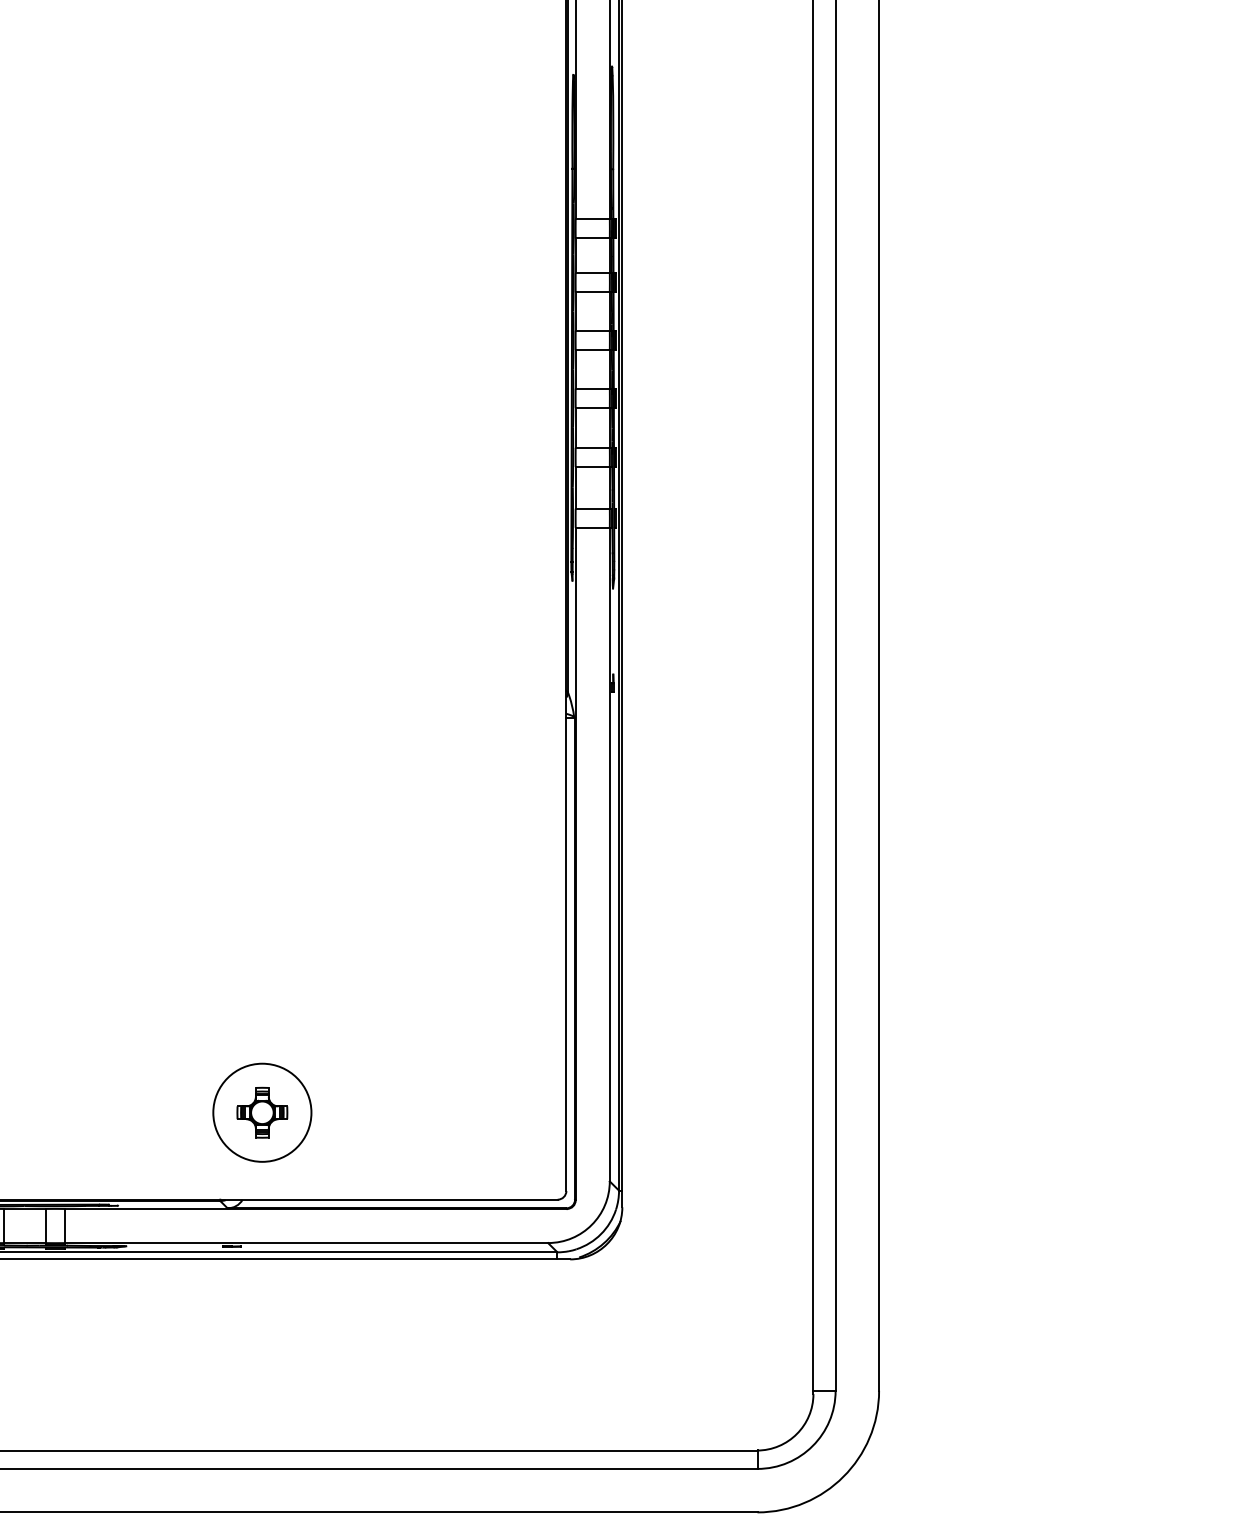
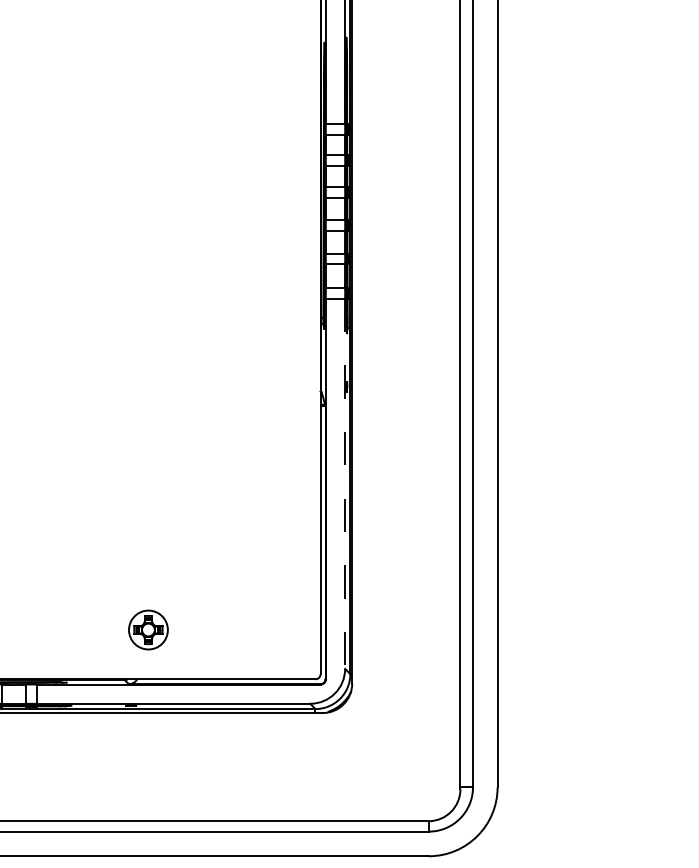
line: (610, 855) -> (345, 484), solid -> dashed
circle: (262, 1111) -> (148, 629), size x0.7

